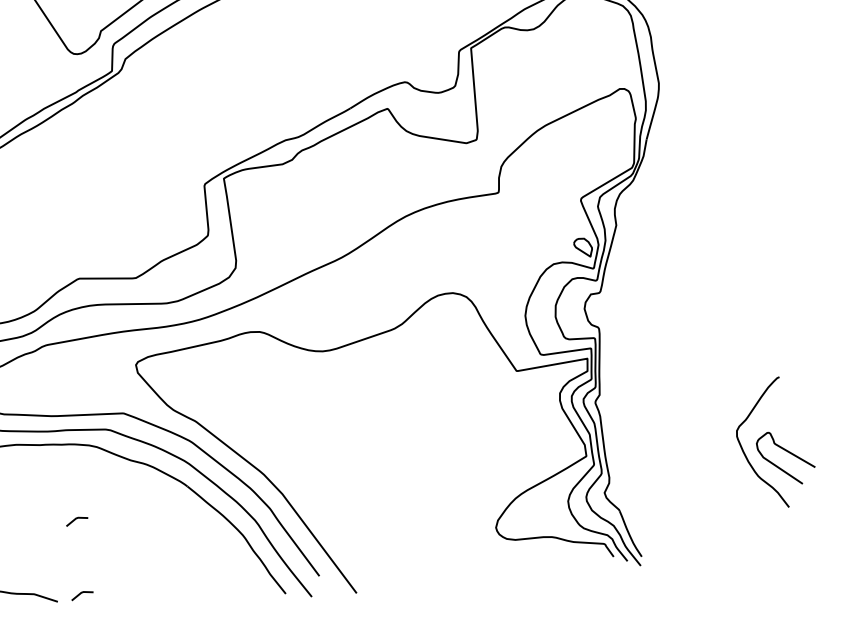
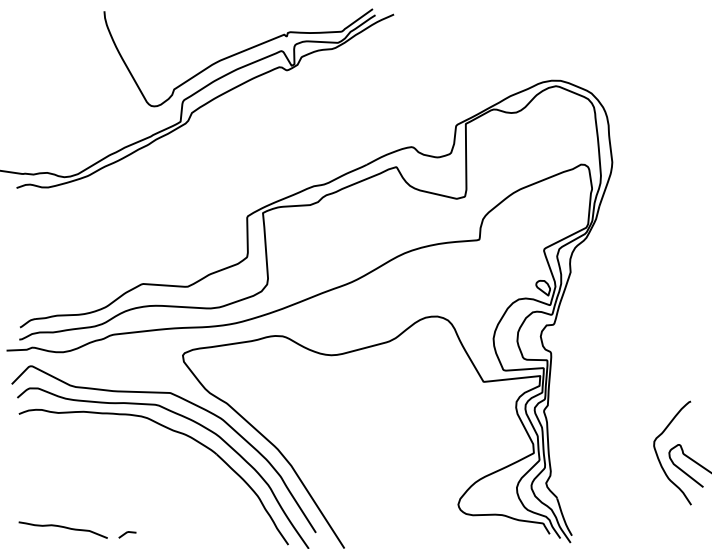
line: (77, 519) -> (127, 474), removed

